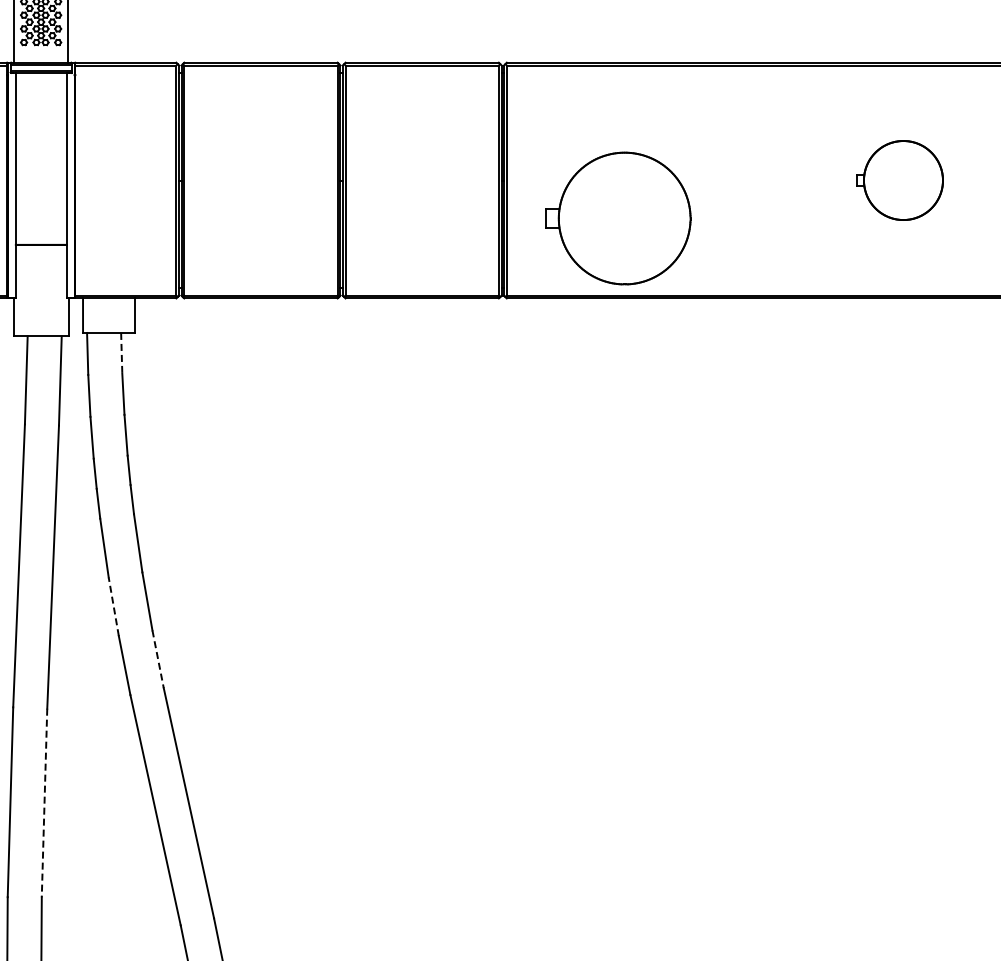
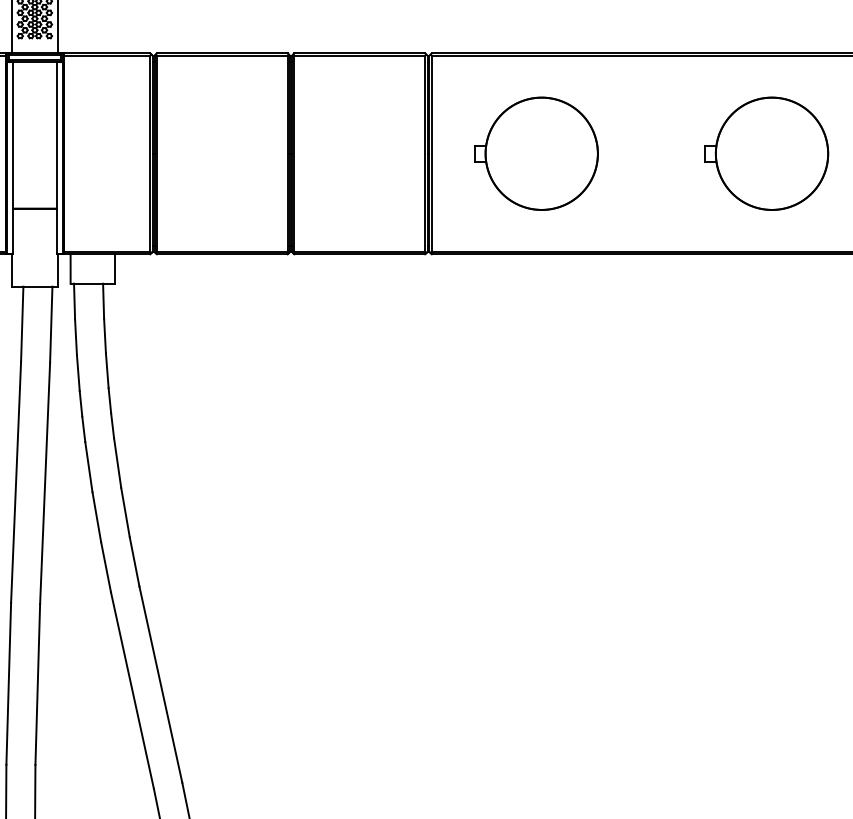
part: (899, 180) -> (766, 153), size x1.67
part: (618, 218) -> (536, 153), moved
line: (121, 353) -> (103, 301), dashed -> solid
line: (113, 606) -> (96, 516), dashed -> solid
line: (158, 659) -> (134, 562), dashed -> solid
line: (44, 803) -> (37, 684), dashed -> solid

